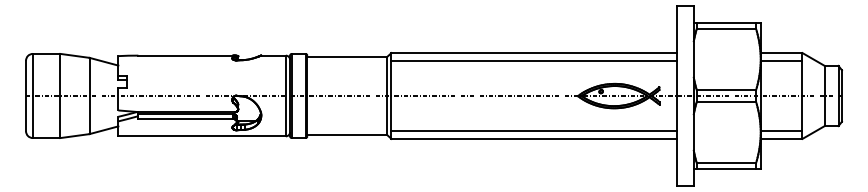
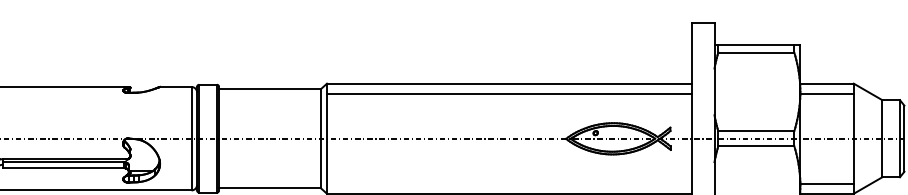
line: (533, 131) -> (509, 184), removed

